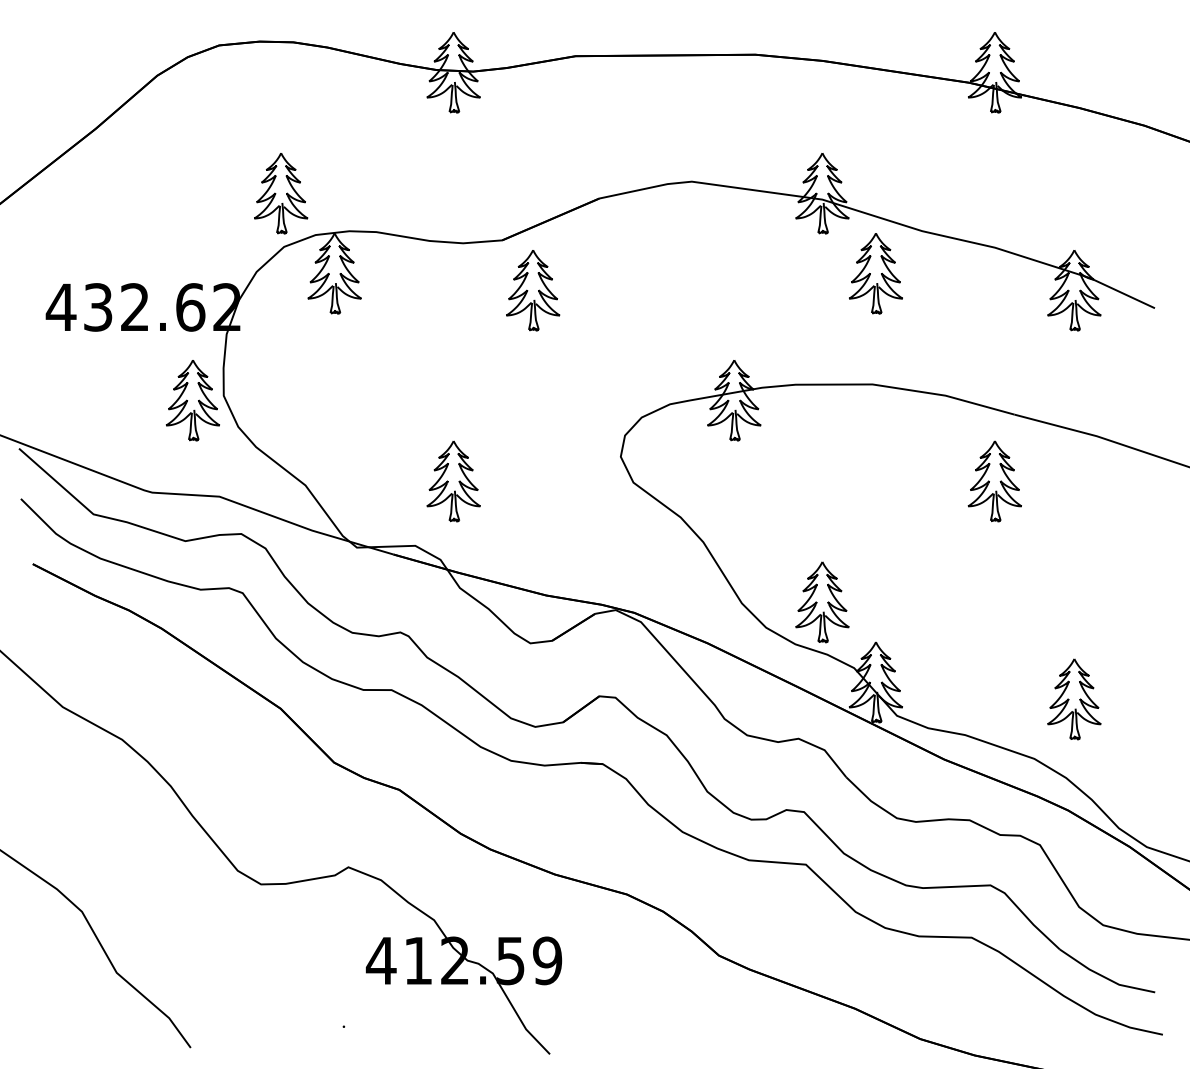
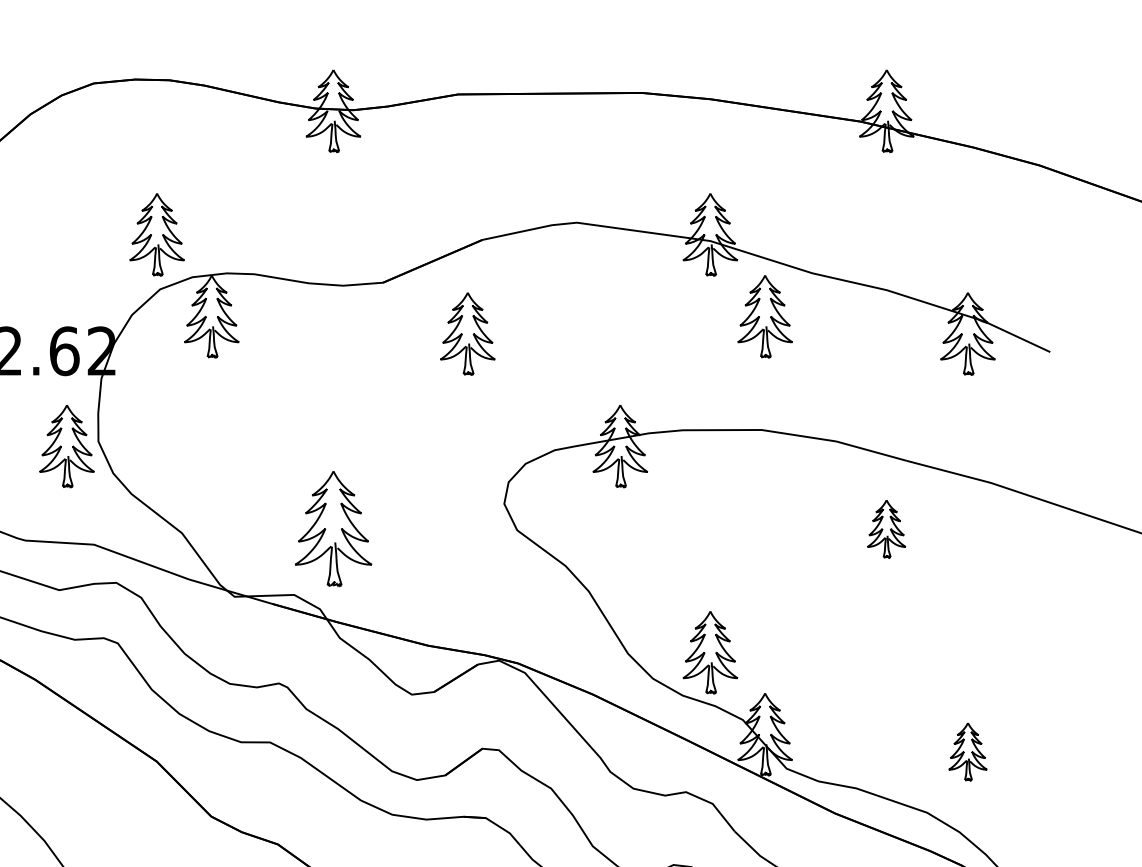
part: (533, 290) -> (468, 333), moved
part: (453, 481) -> (333, 529), size x1.4
part: (994, 481) -> (886, 529), size x0.7
part: (1074, 699) -> (968, 752), size x0.7

